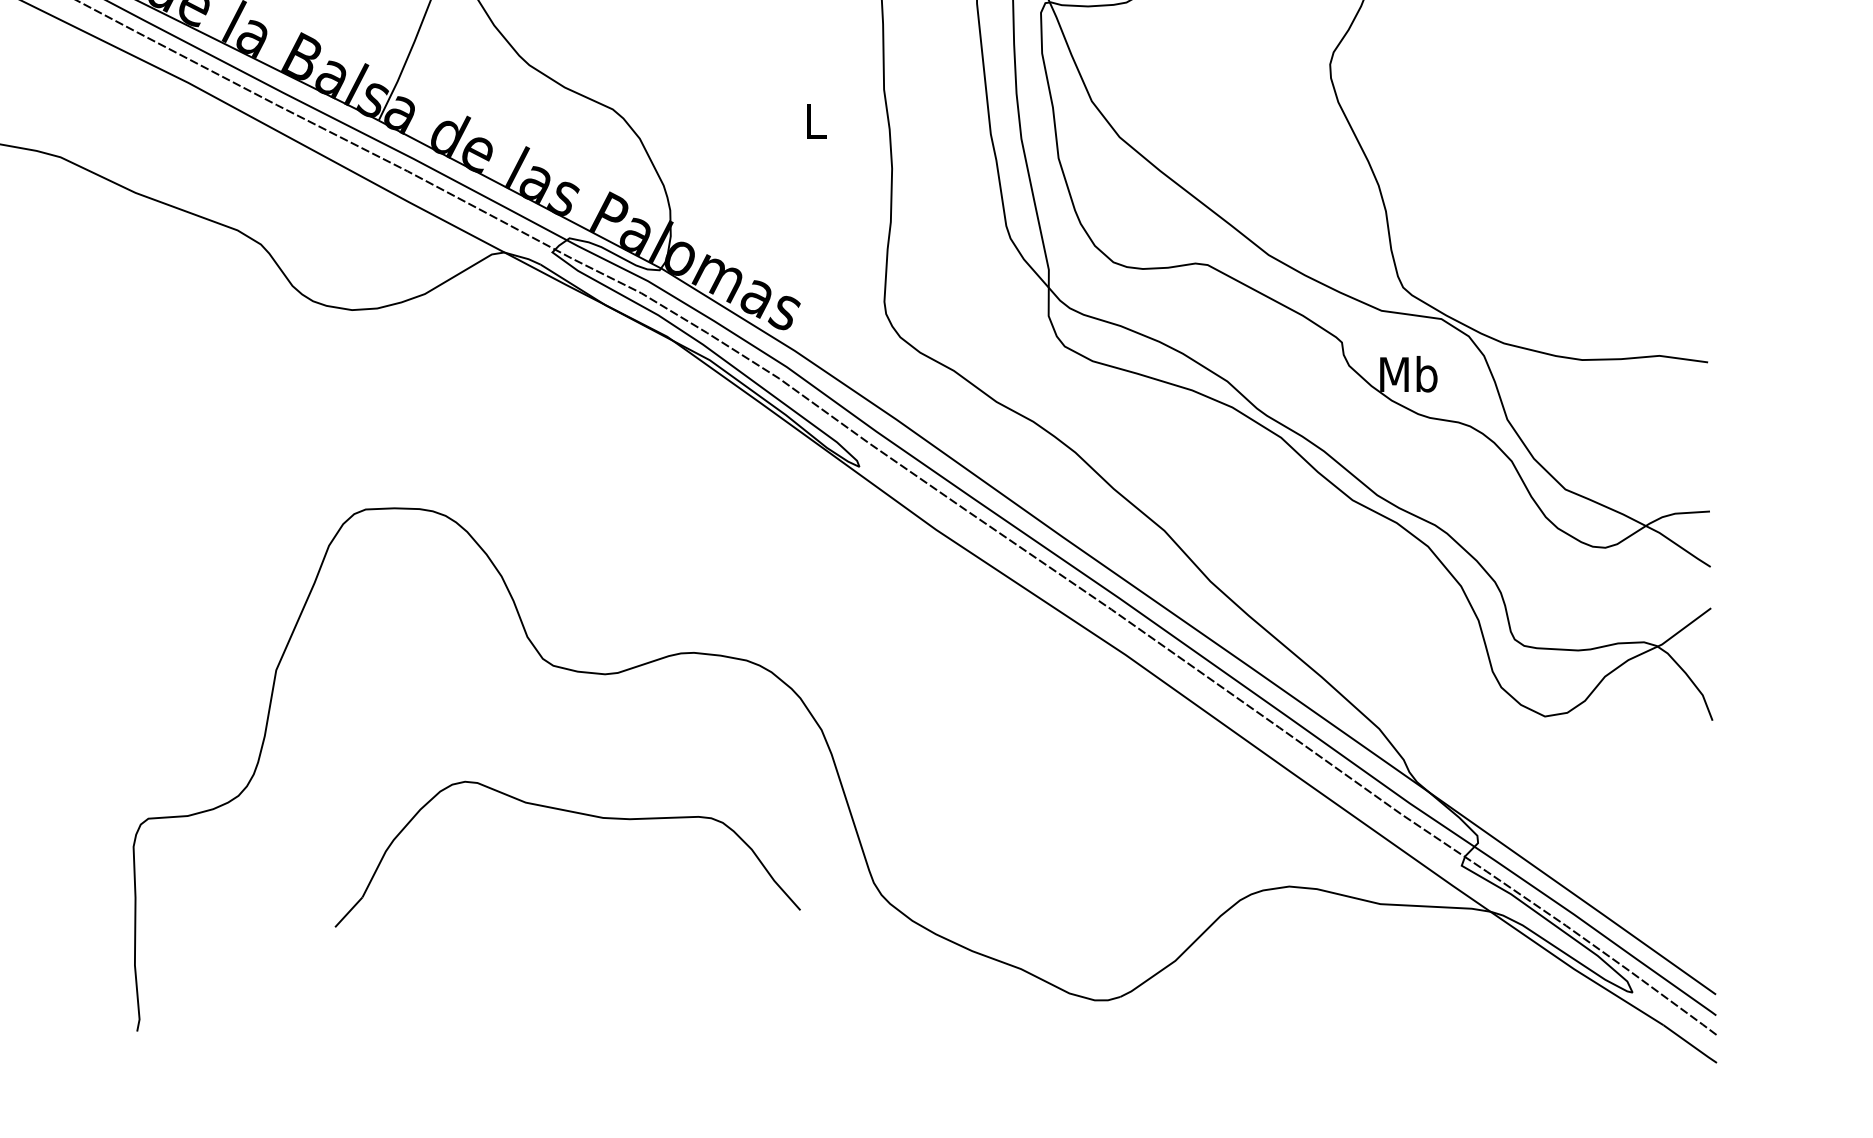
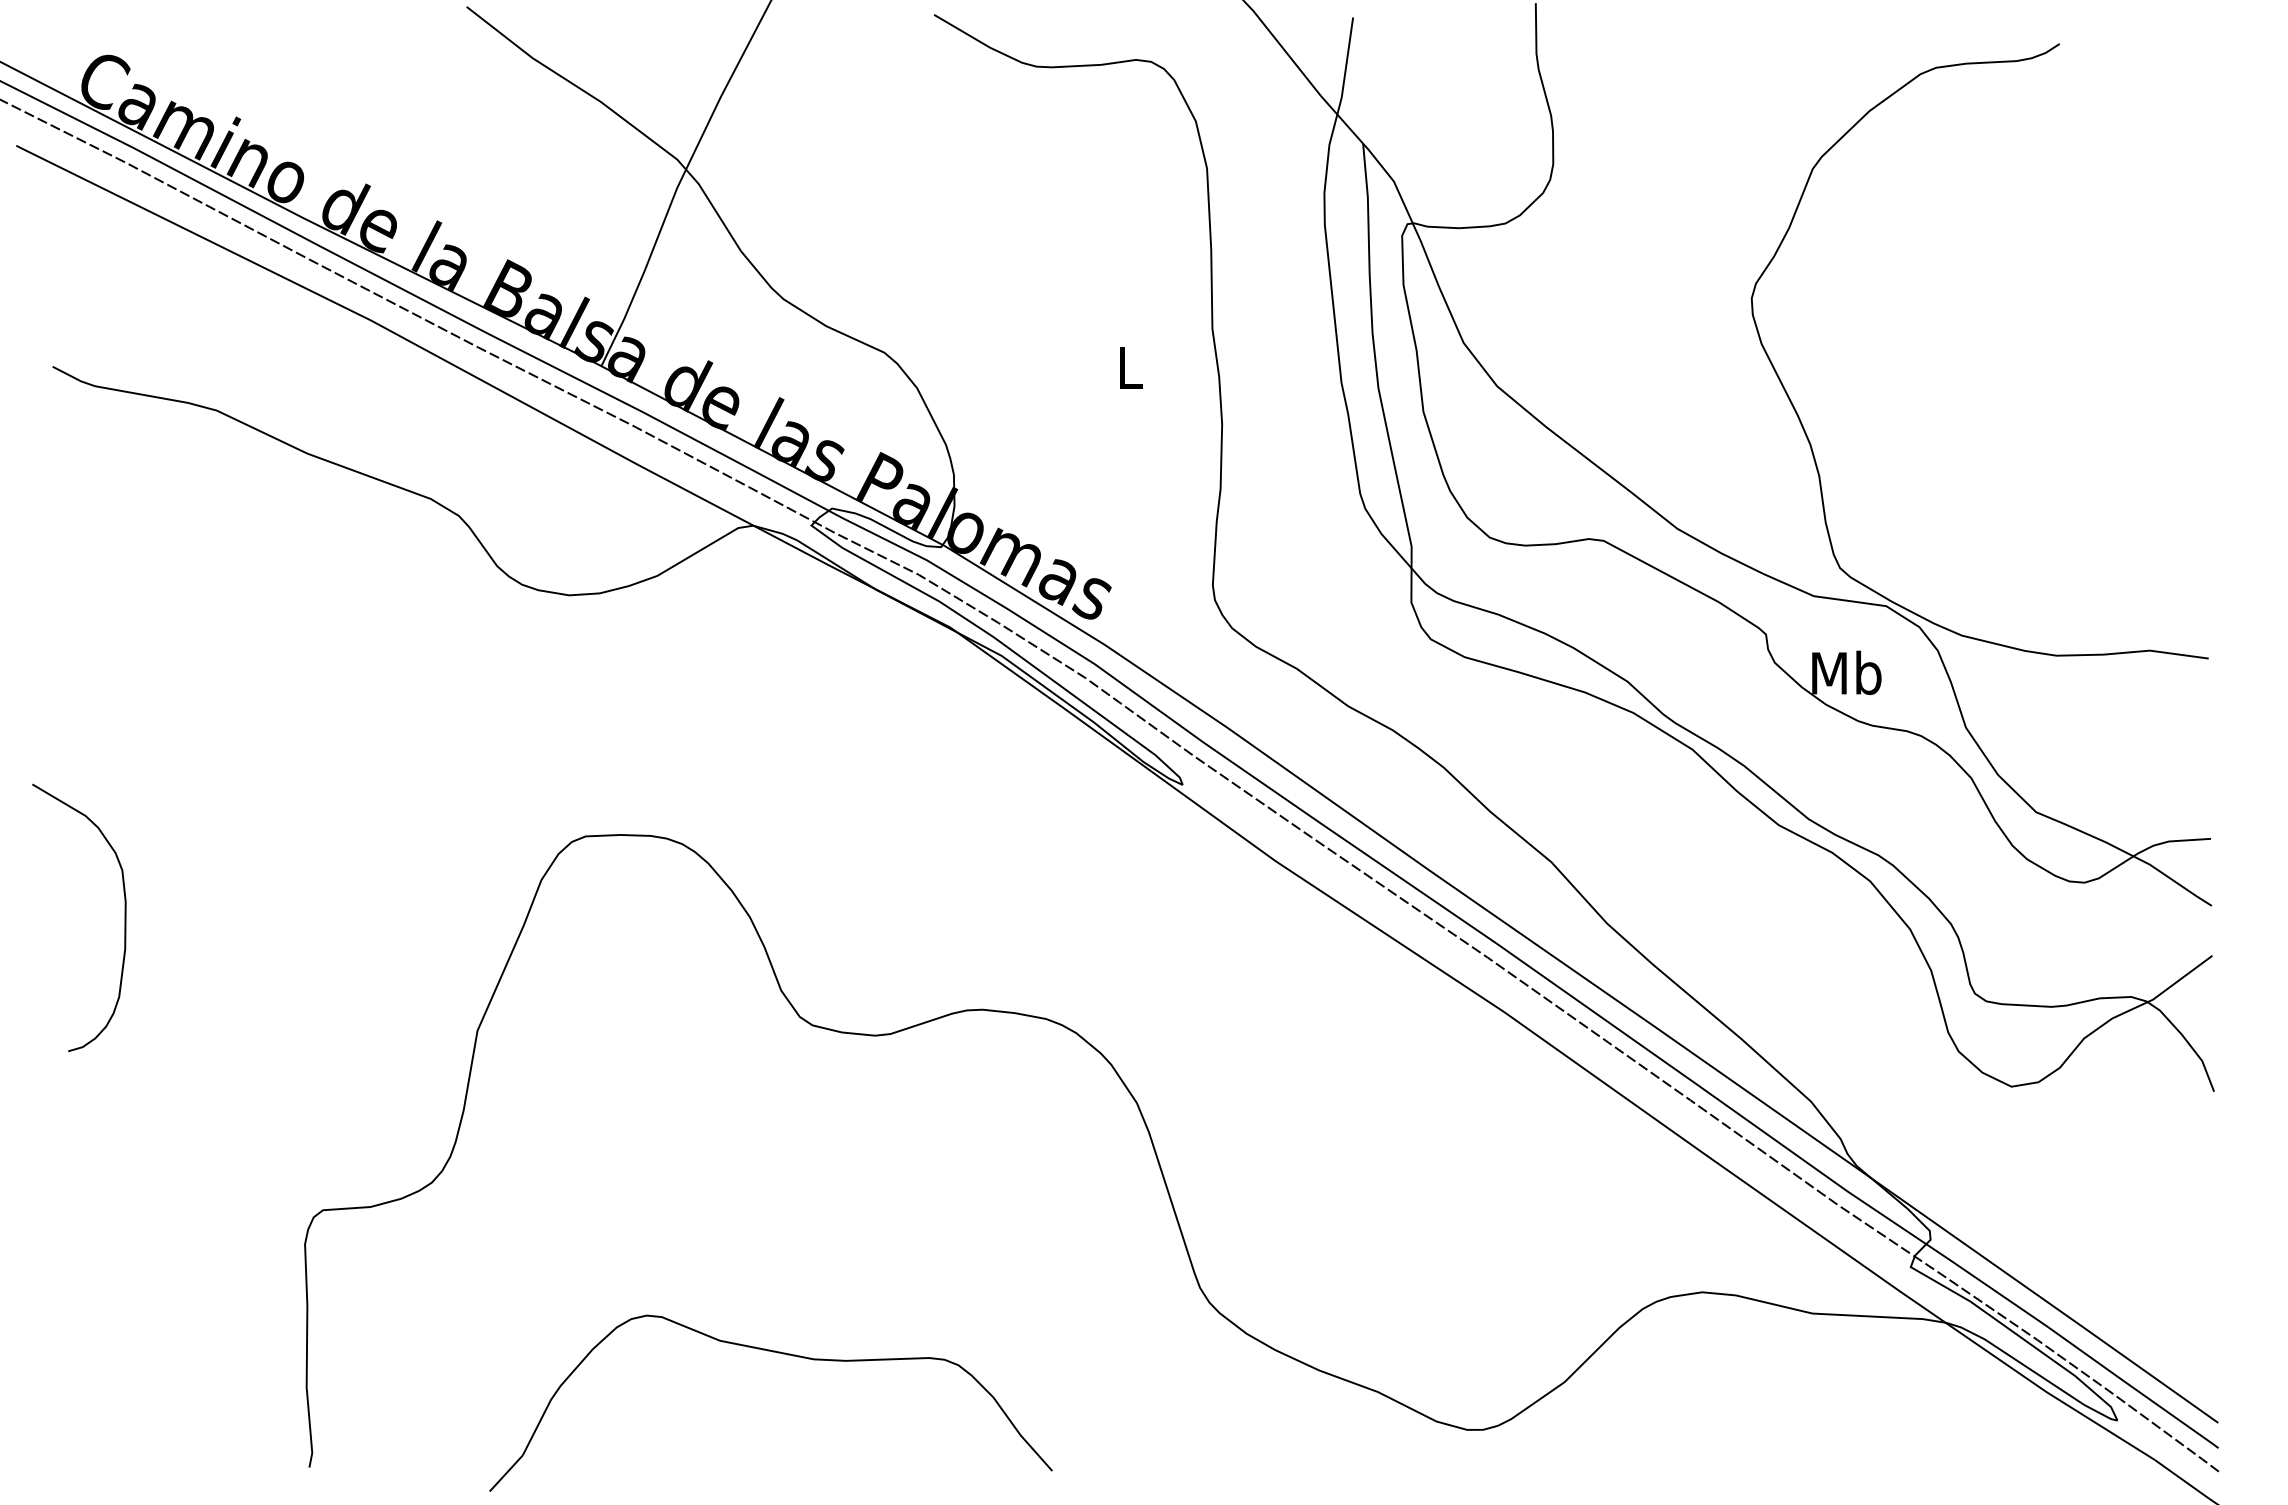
part: (577, 813) -> (782, 1354), moved

